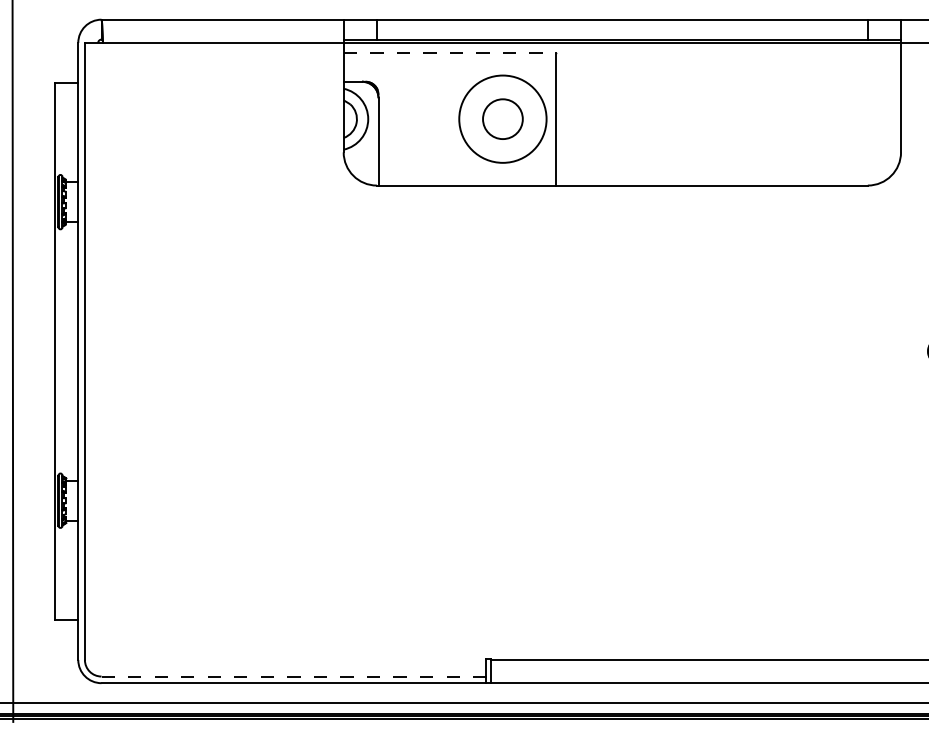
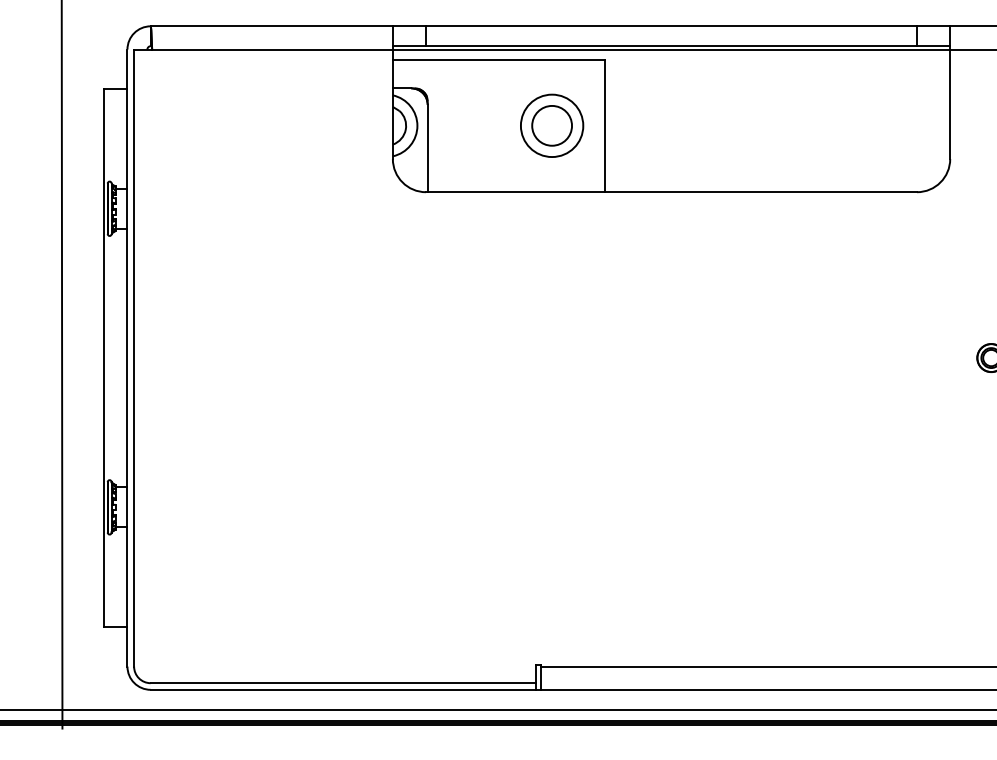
line: (450, 52) -> (499, 59), dashed -> solid
circle: (502, 118) -> (551, 125), size x0.71
line: (293, 676) -> (342, 683), dashed -> solid

